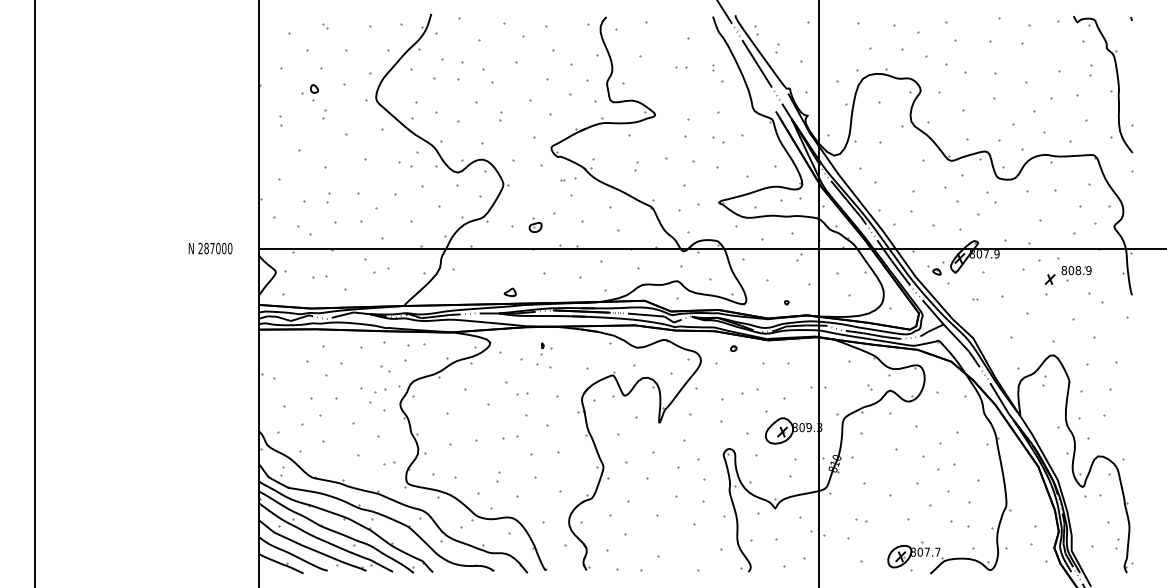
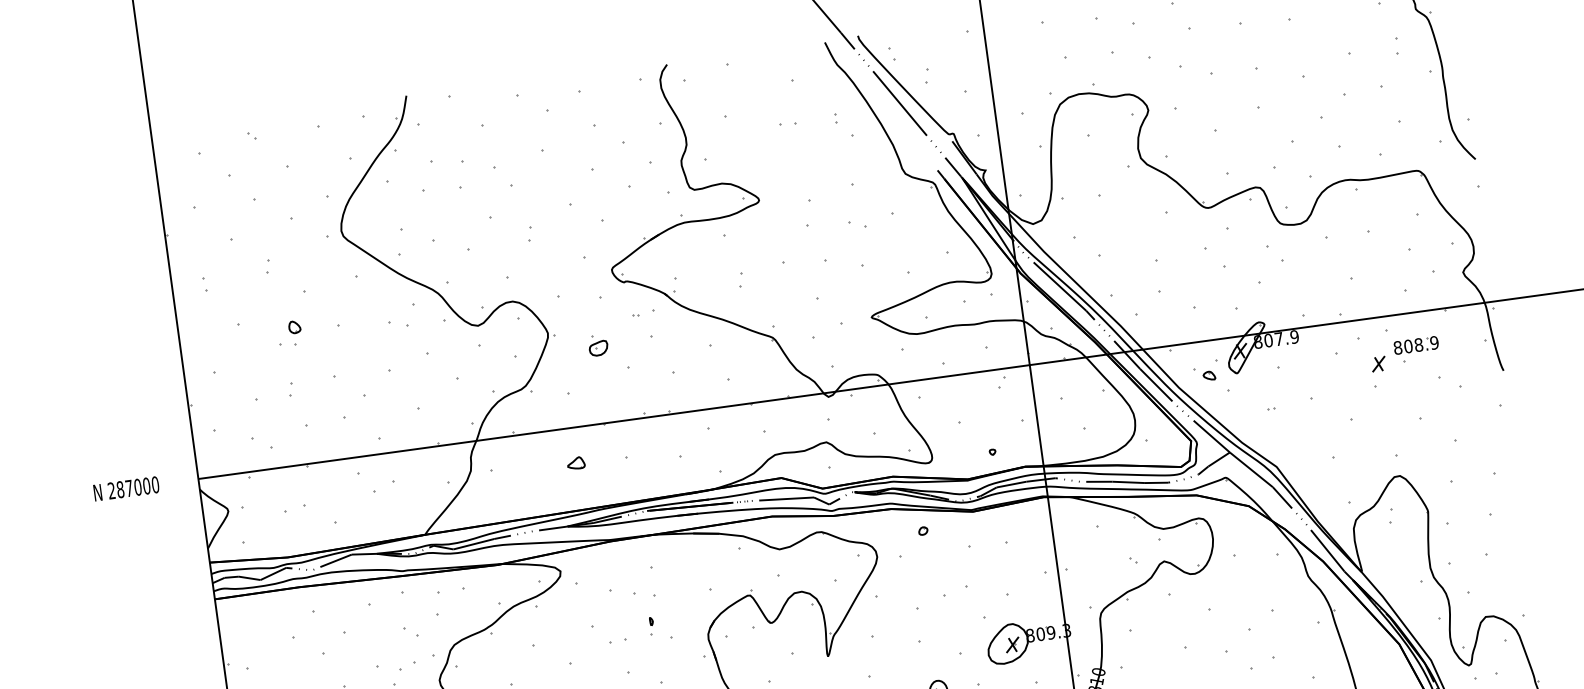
part: (314, 92) -> (295, 332), moved
part: (535, 224) -> (597, 344), moved
part: (509, 291) -> (574, 462), moved
part: (542, 348) -> (651, 625), moved

